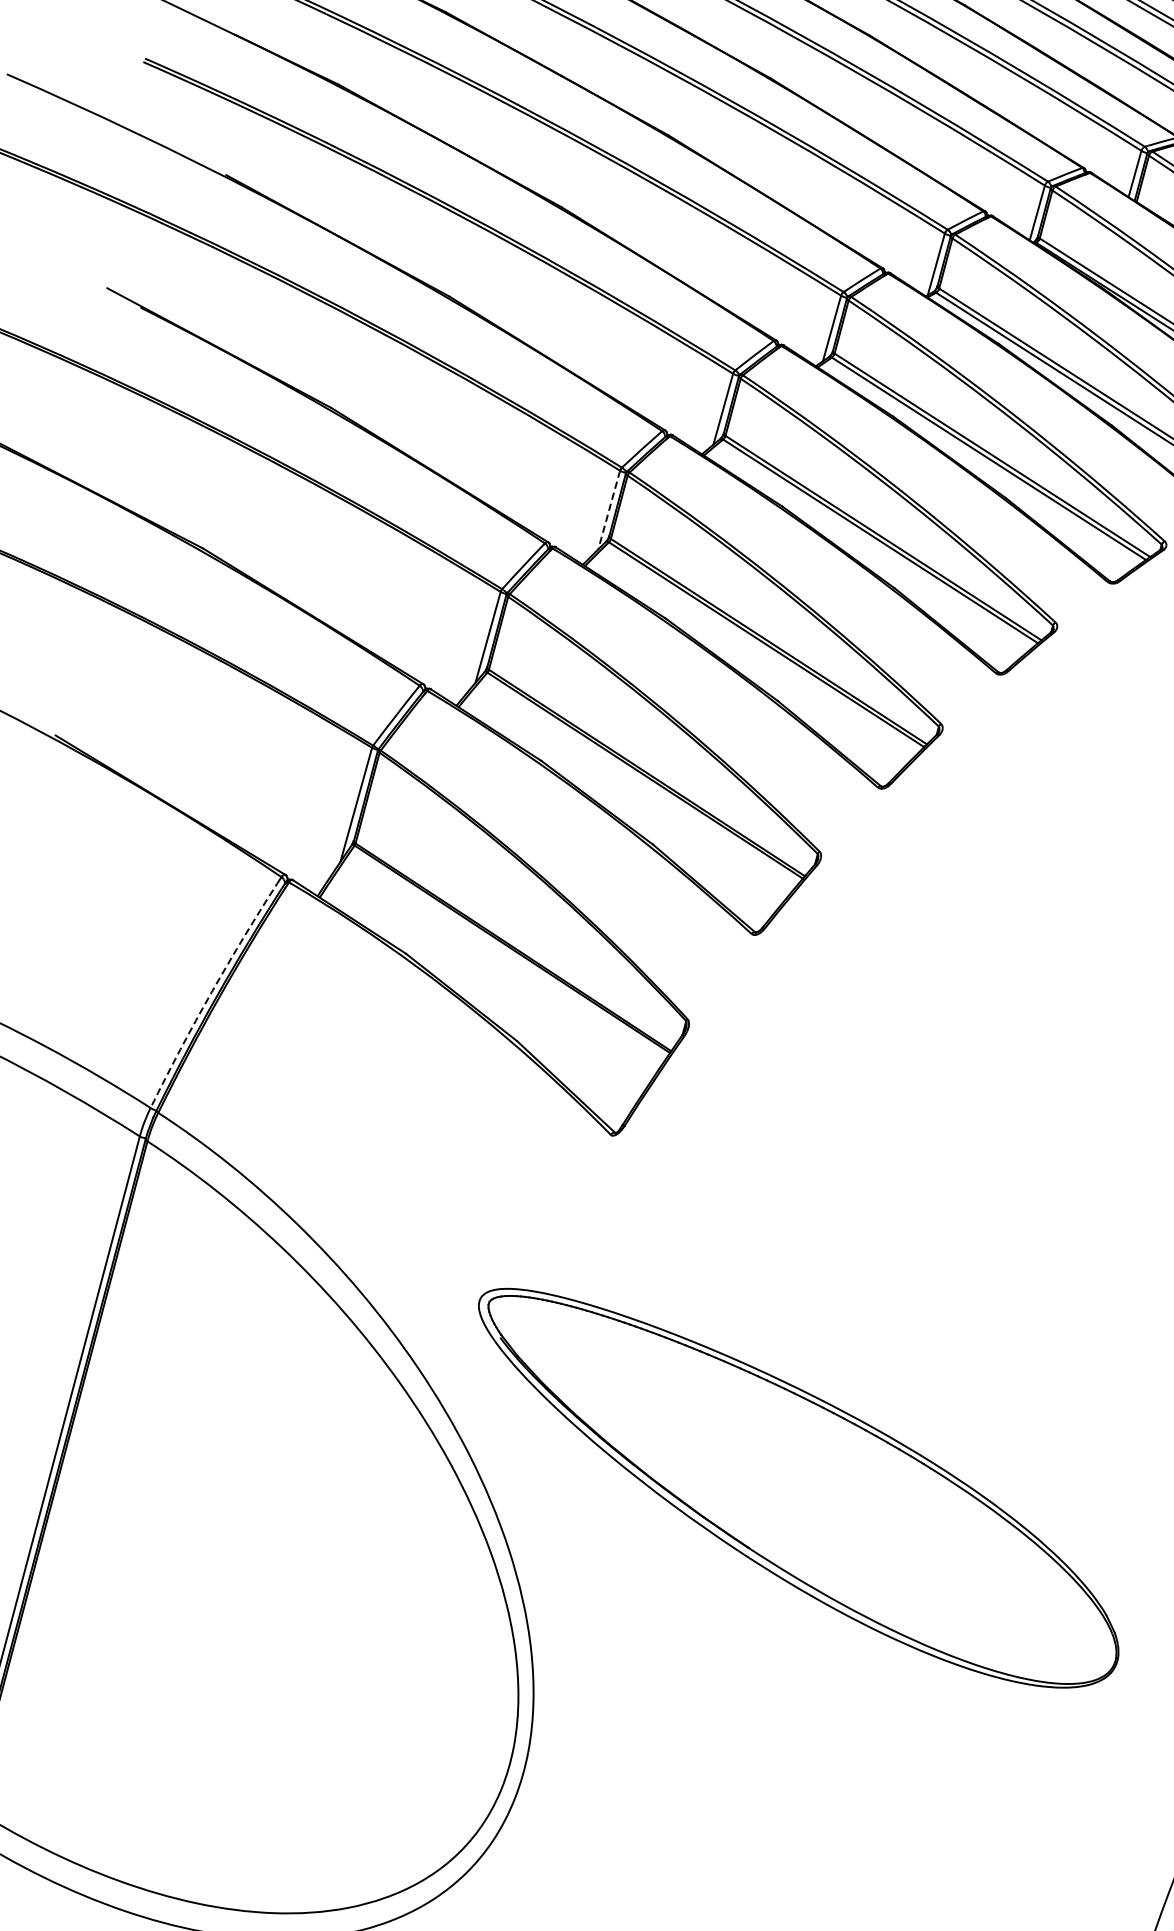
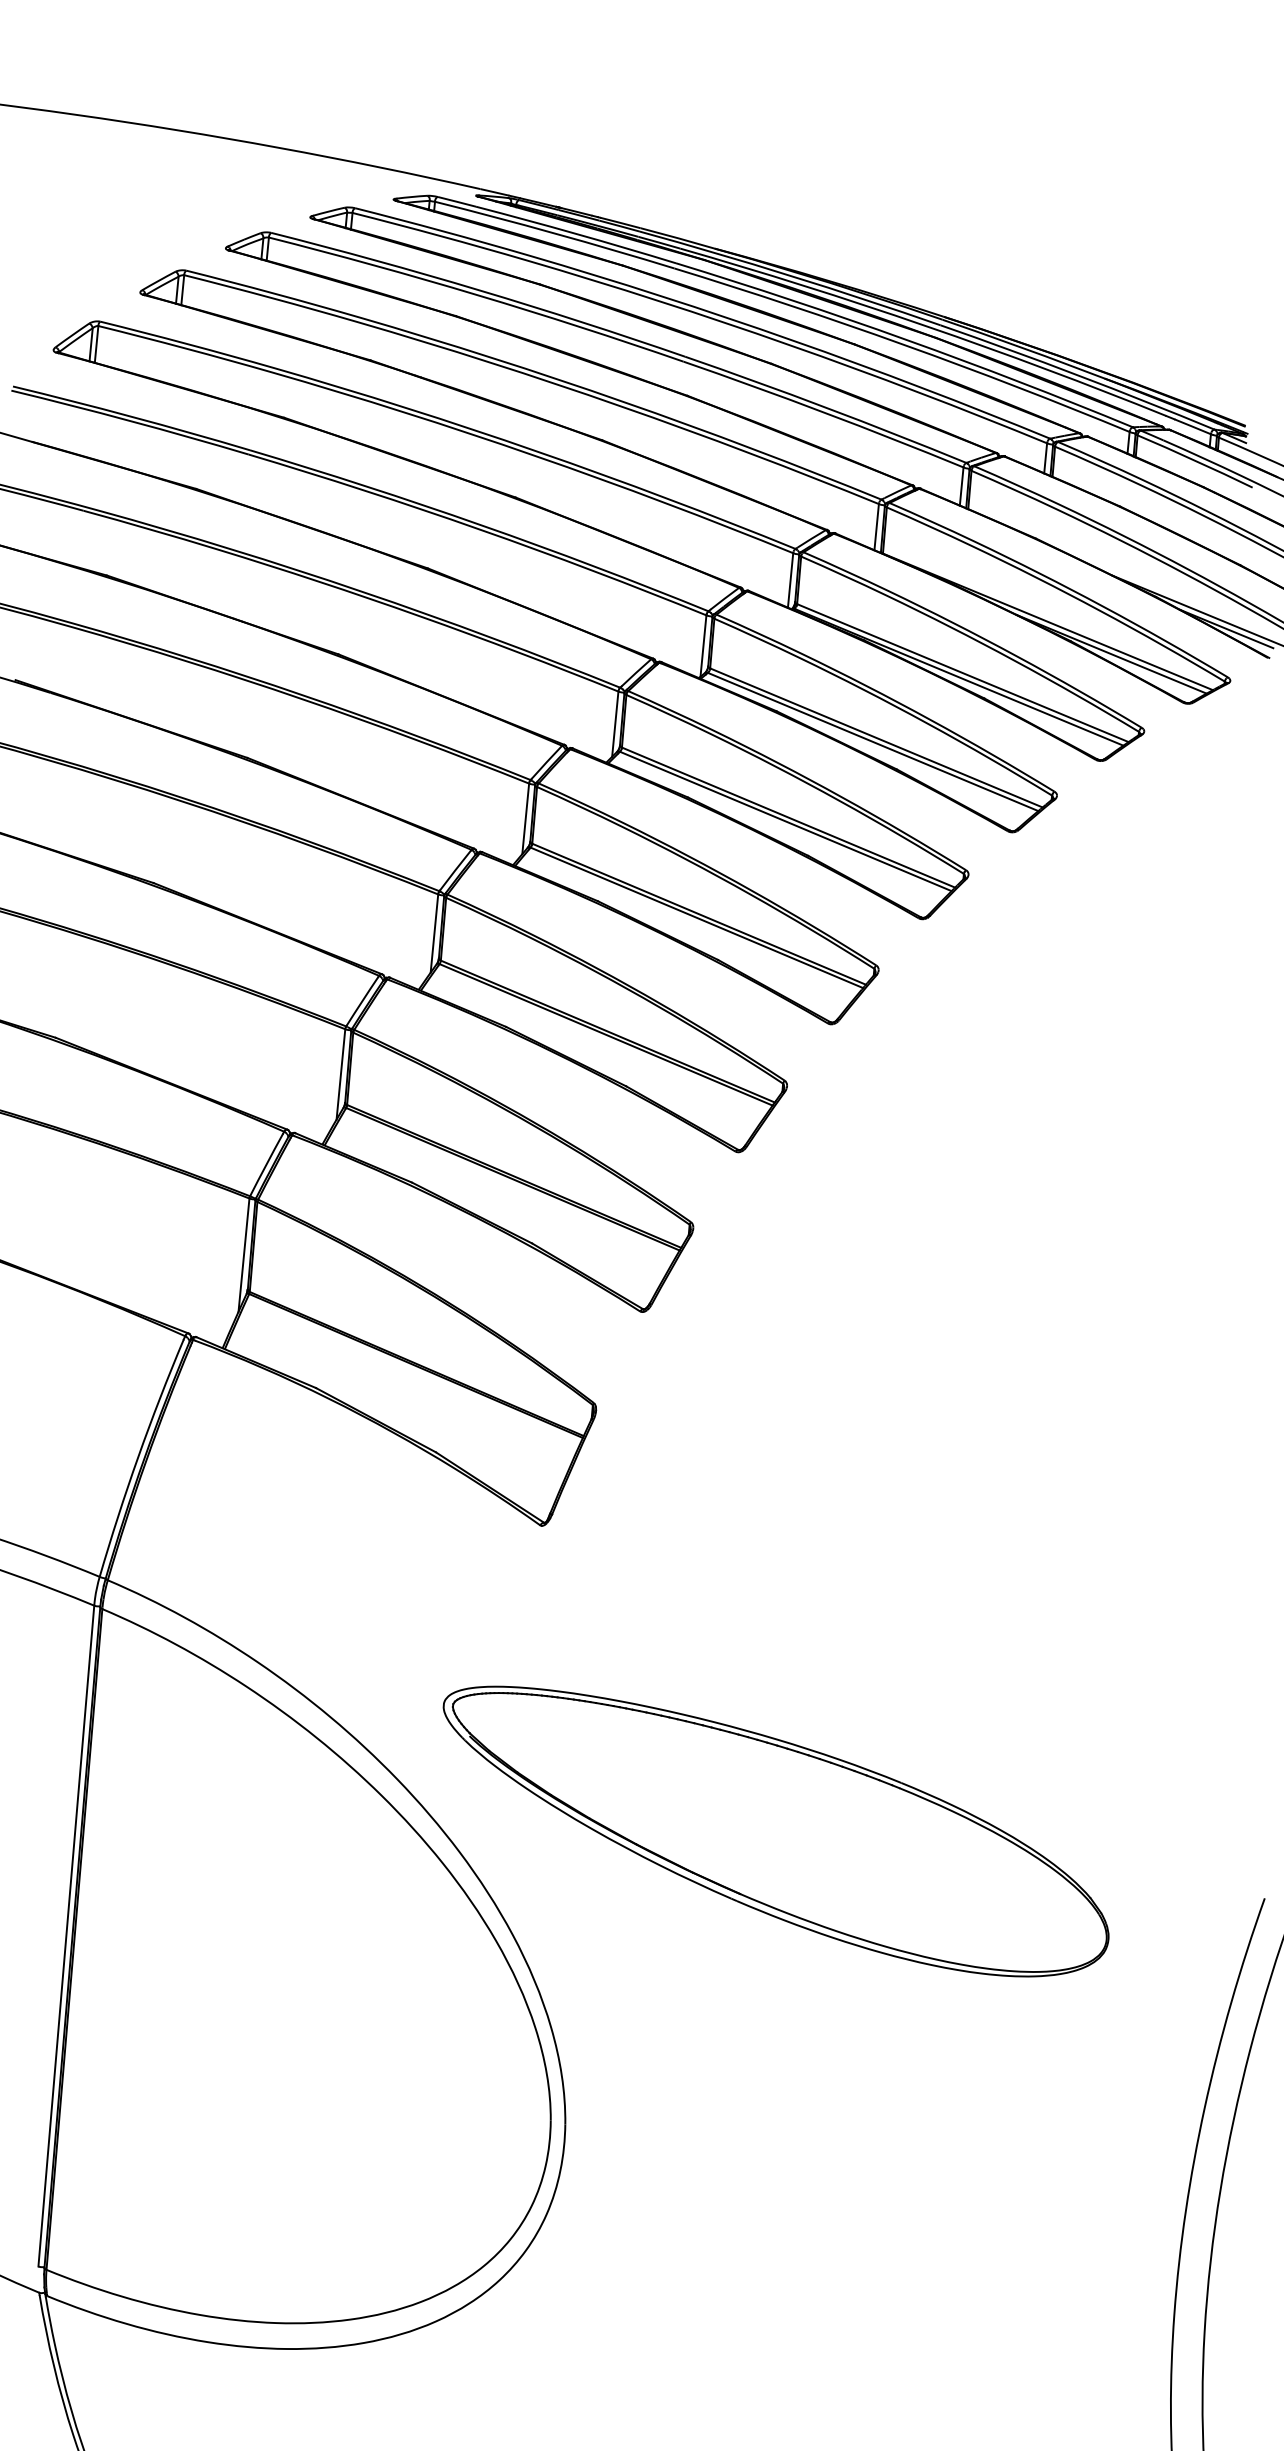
line: (609, 511) -> (434, 934), dashed -> solid
arc: (212, 991) -> (138, 1456), dashed -> solid

